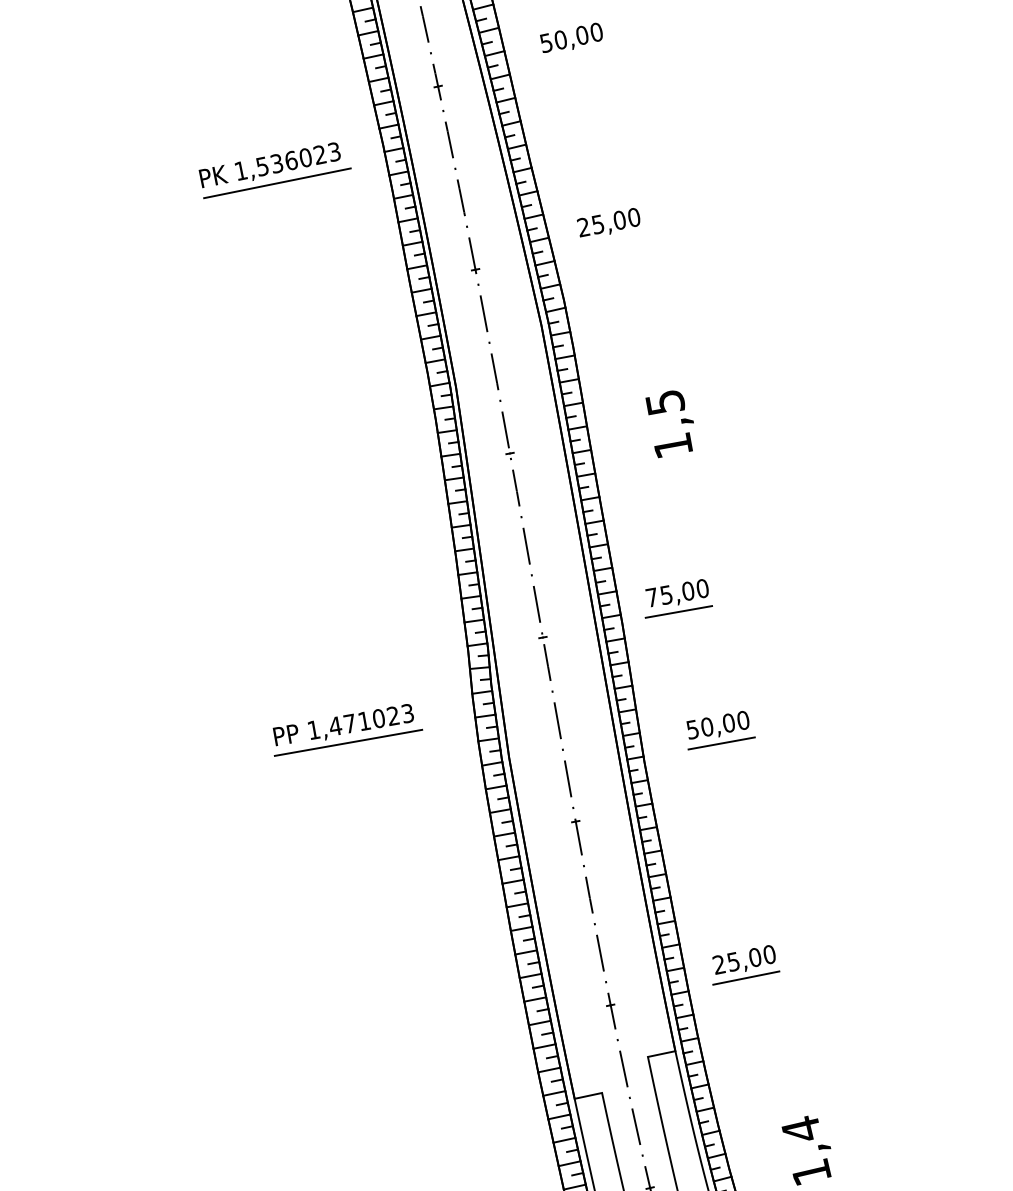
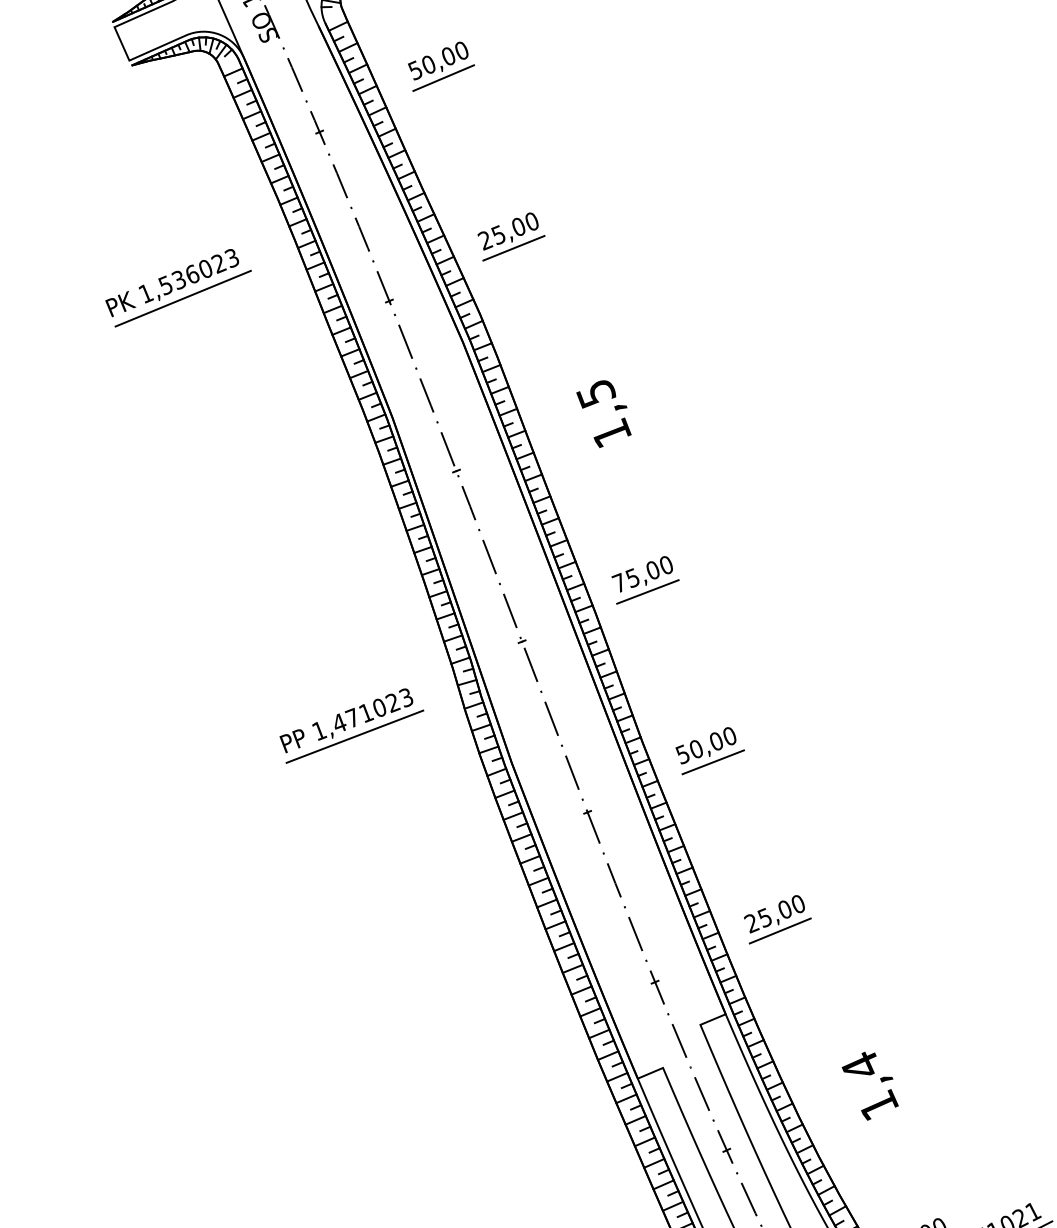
line: (573, 55) -> (443, 77), added
part: (274, 172) -> (178, 288), moved
line: (610, 240) -> (513, 248), added
part: (347, 730) -> (351, 725), moved
part: (719, 731) -> (709, 751), moved

